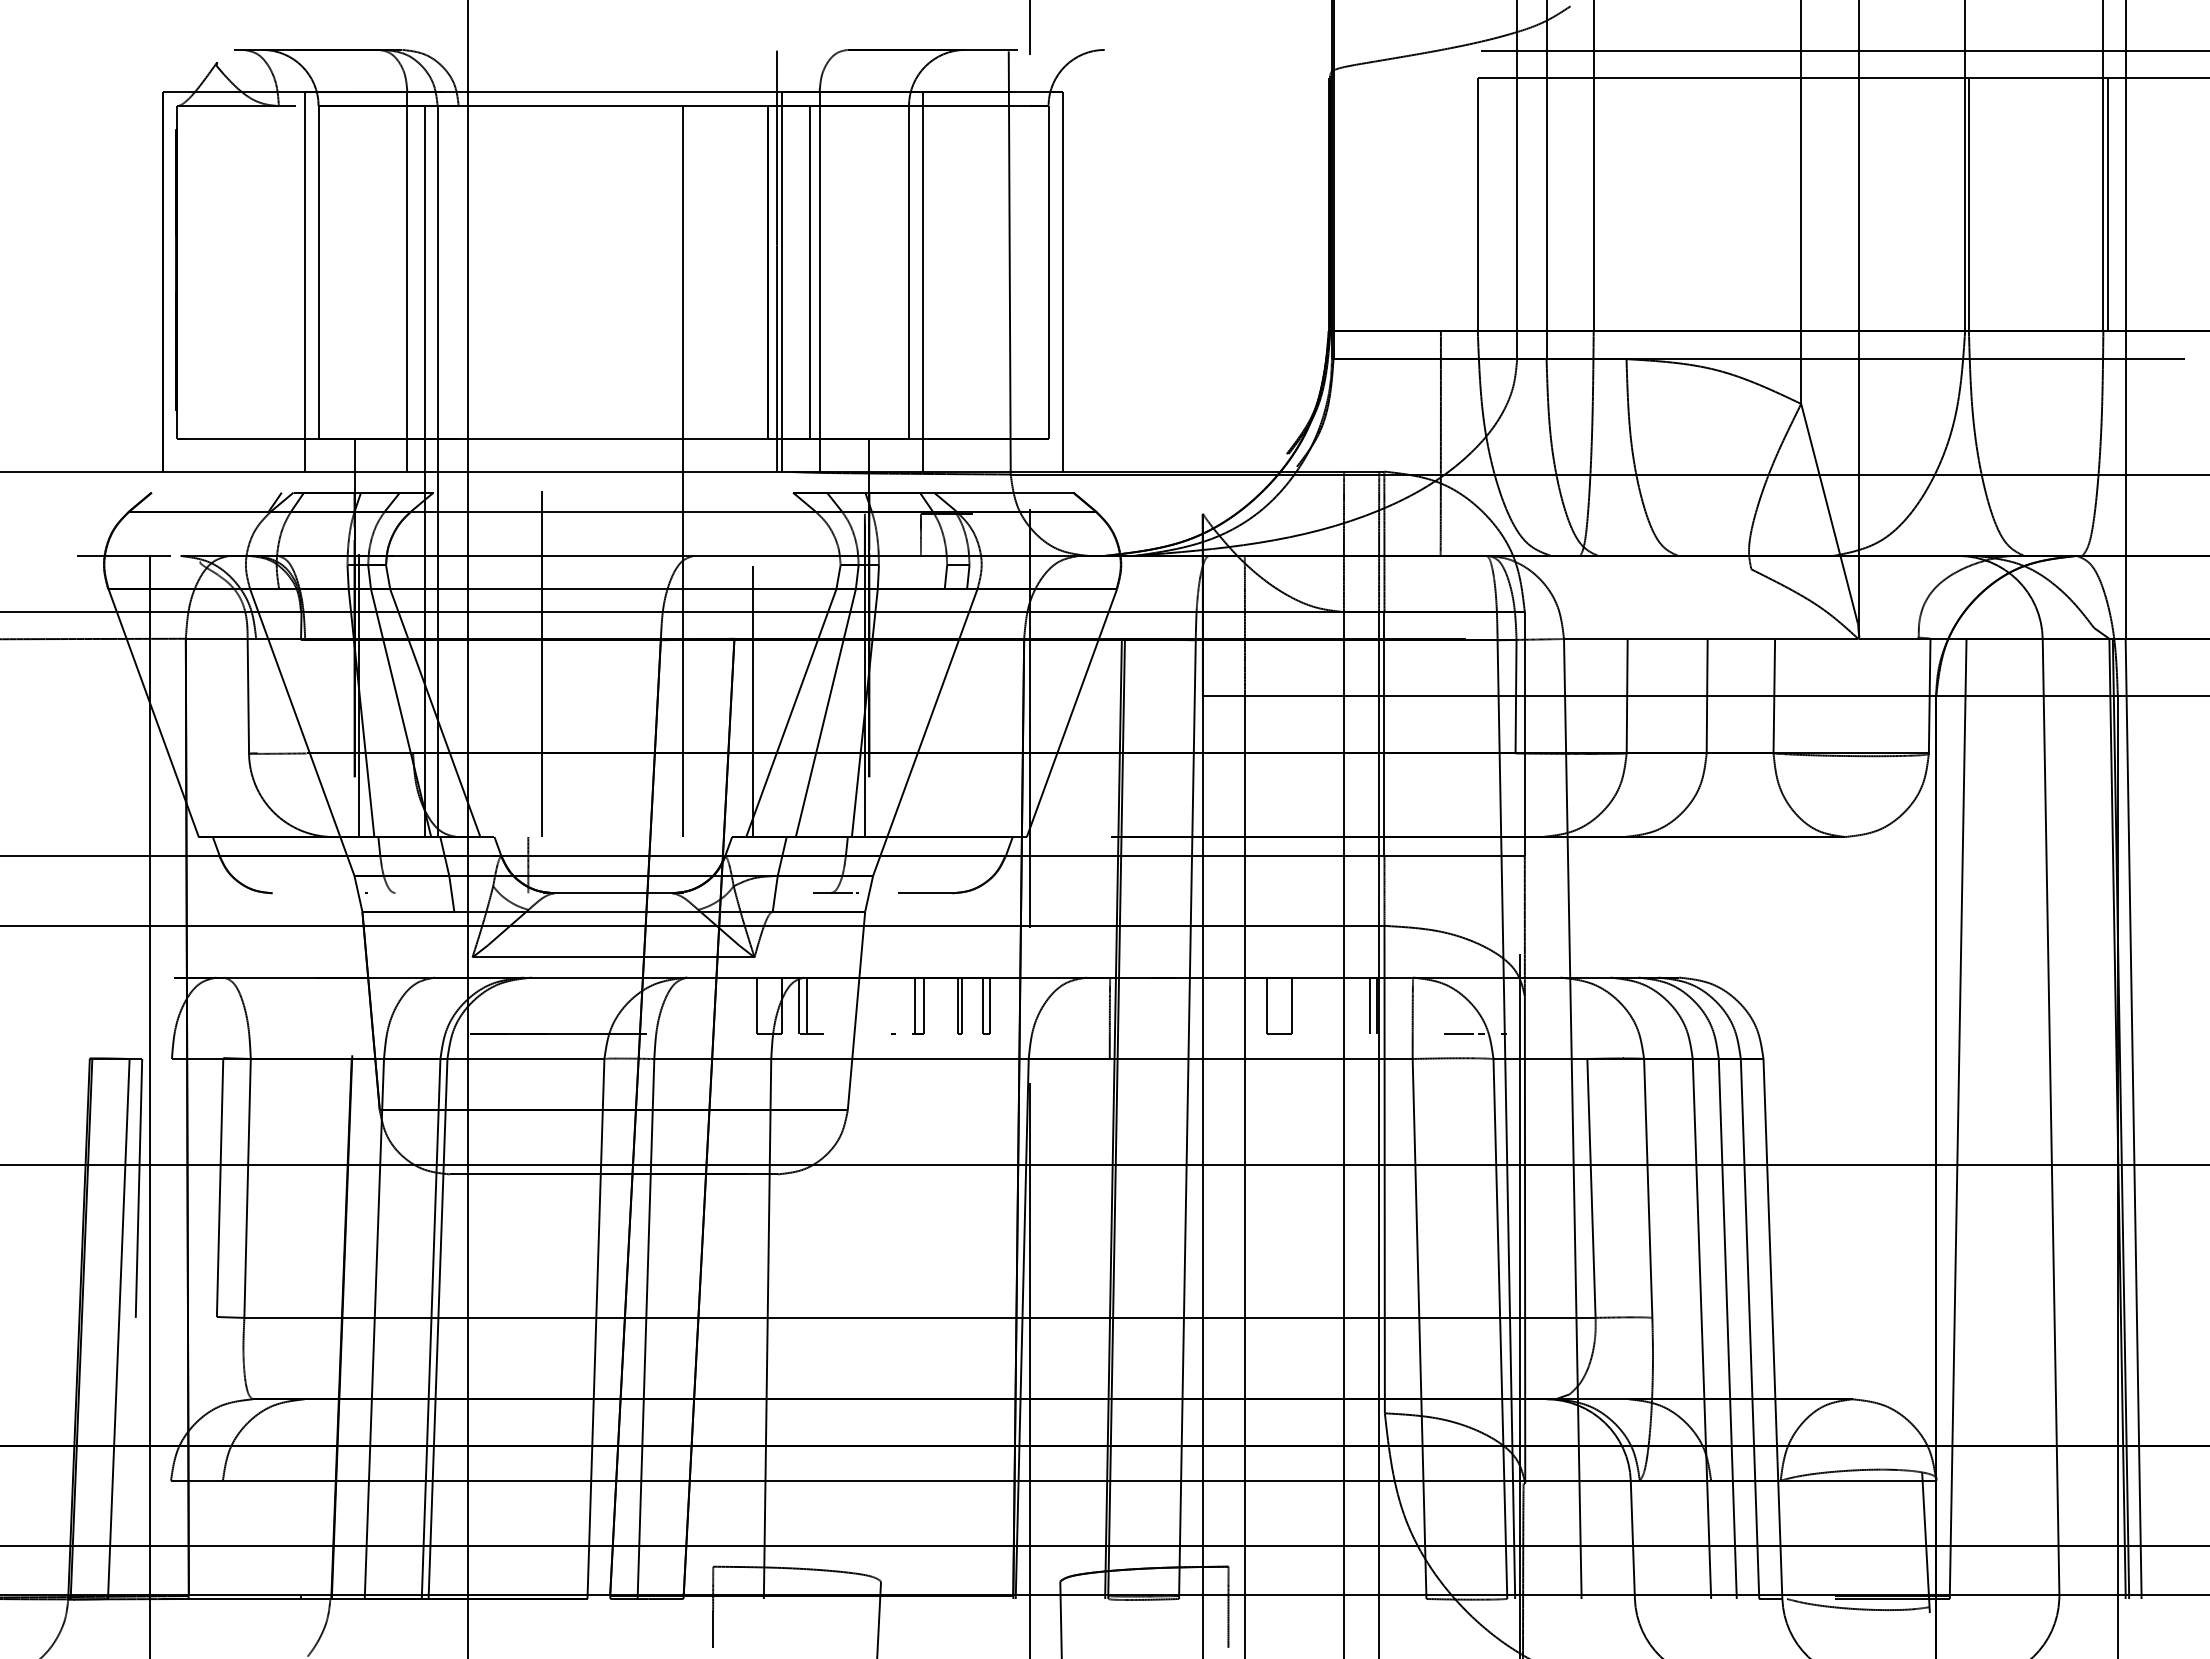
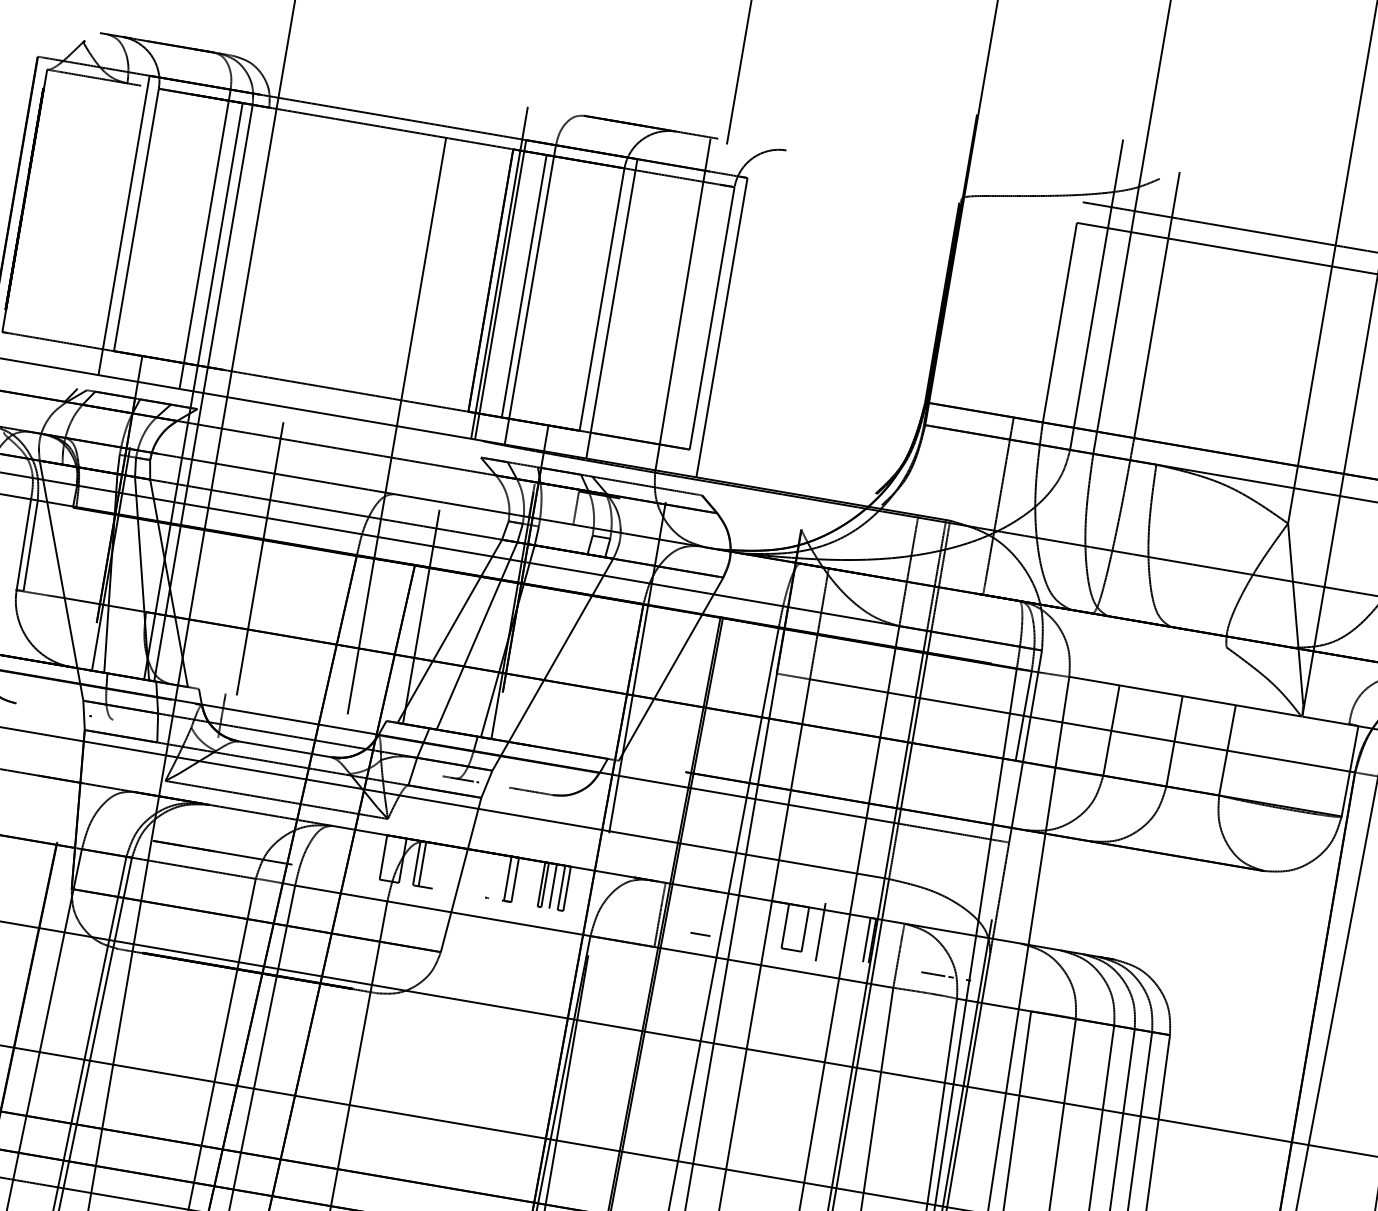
line: (256, 696) -> (30, 546), added
line: (972, 1005) -> (553, 886), added
line: (1311, 1005) -> (820, 932), added
line: (1163, 1033) -> (700, 934), added

